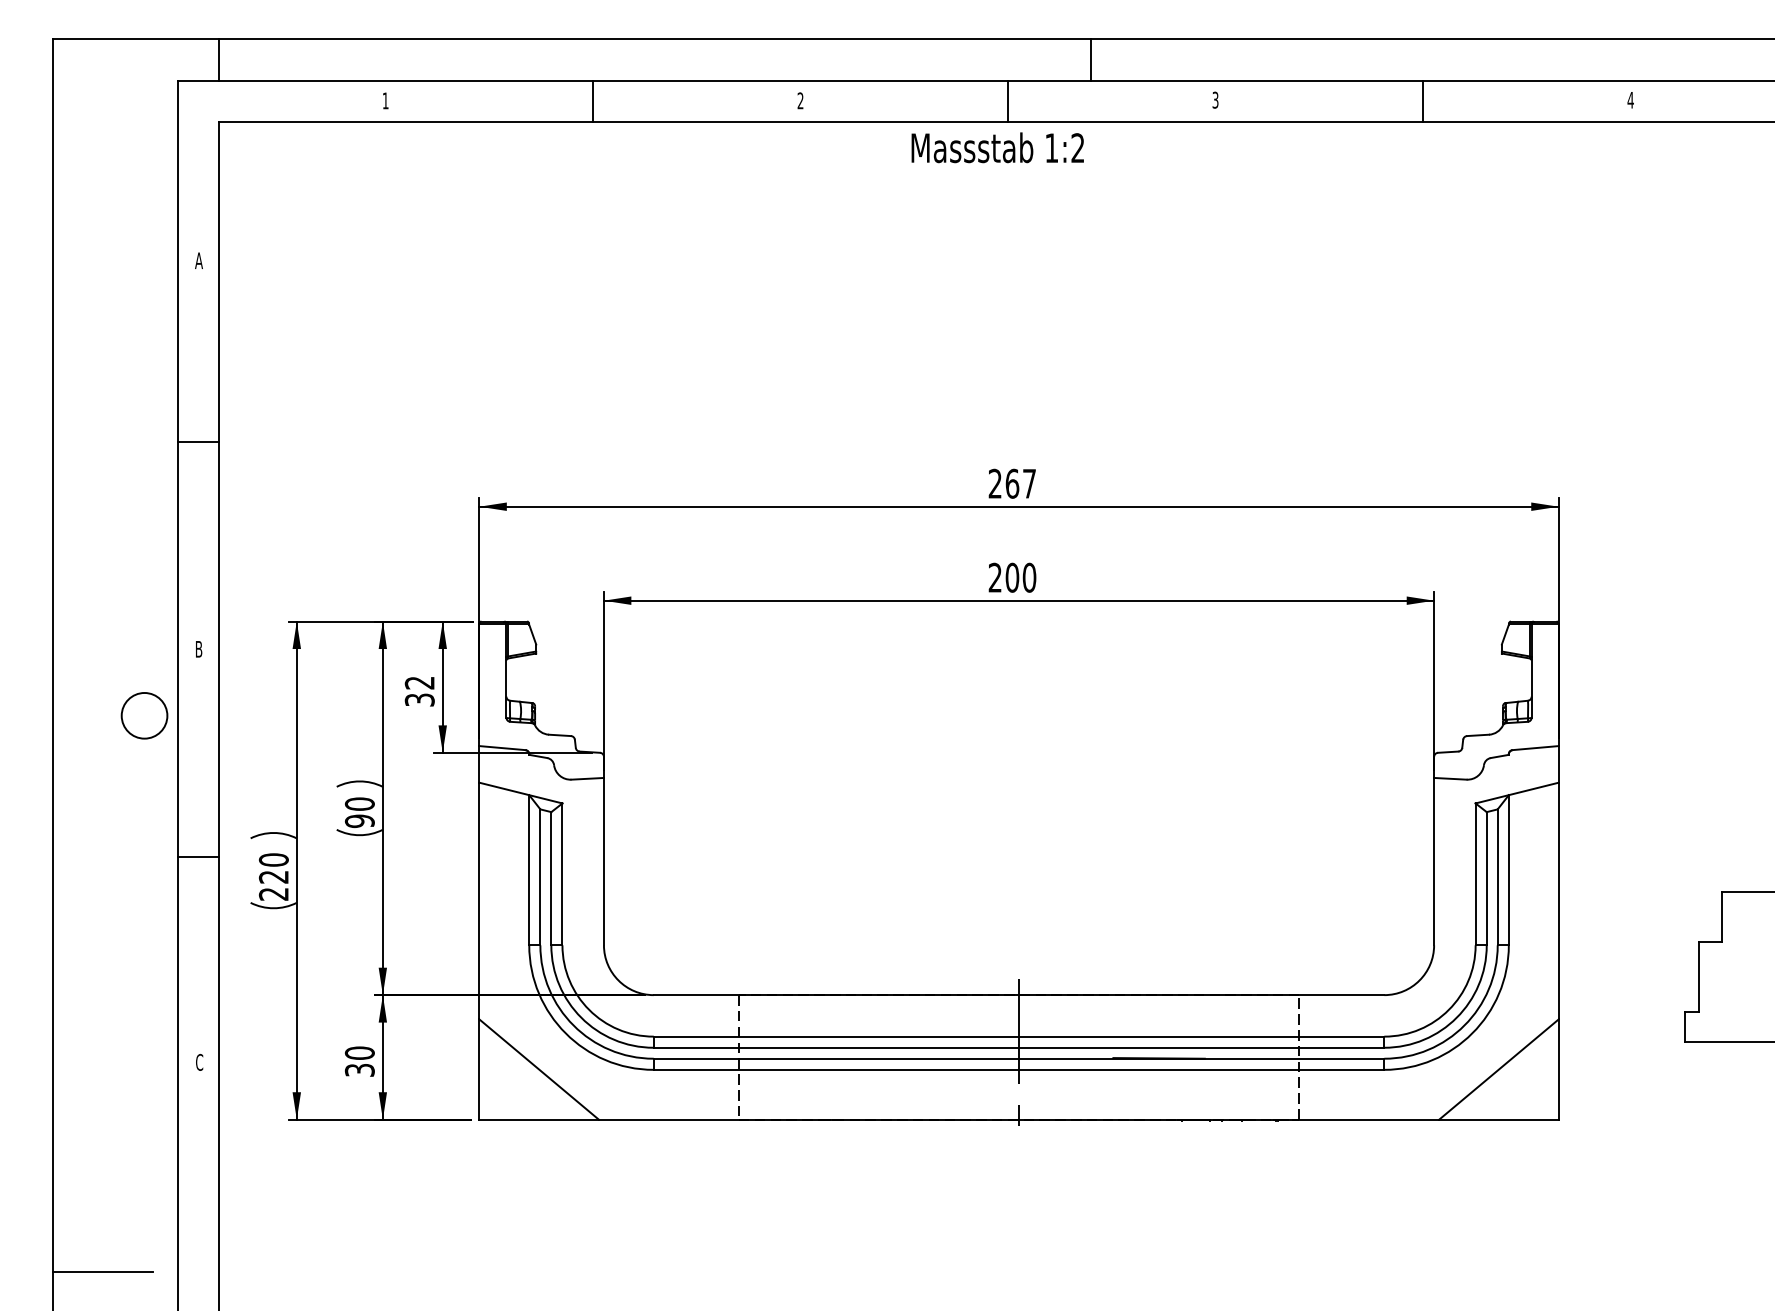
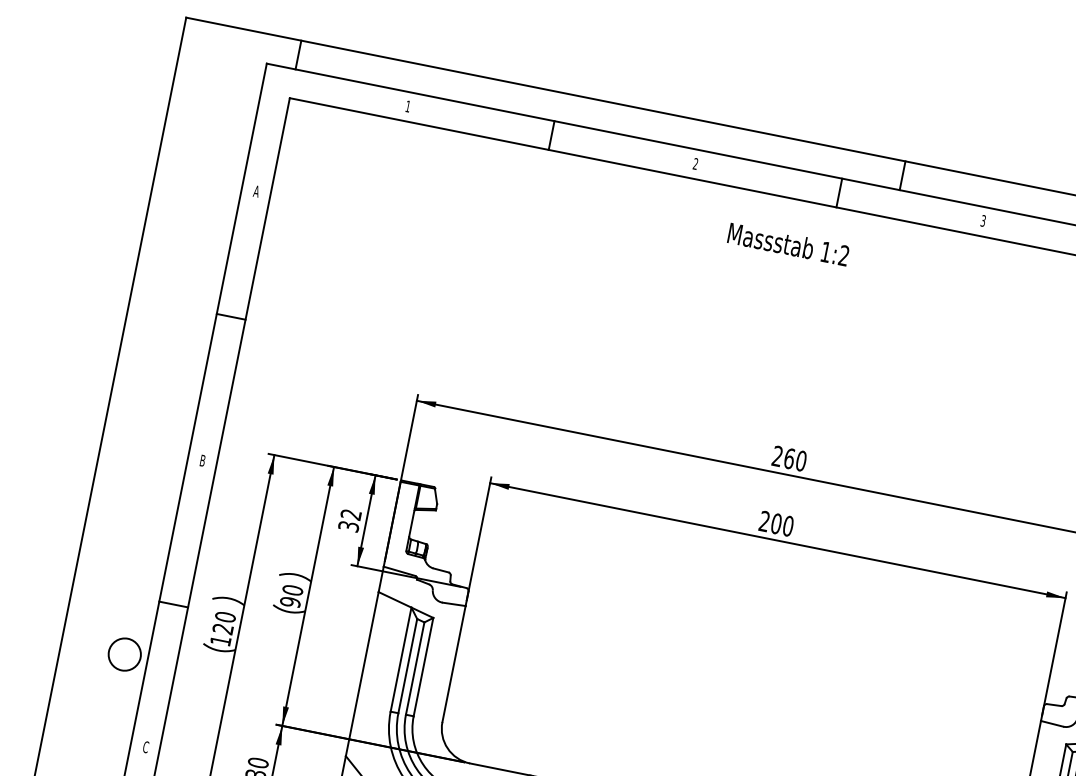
text: (997, 147) -> (788, 244), moved
text: (1029, 483) -> (801, 460), 267 -> 260
circle: (144, 715) -> (124, 654), moved
text: (273, 894) -> (220, 641), 220 -> 120

